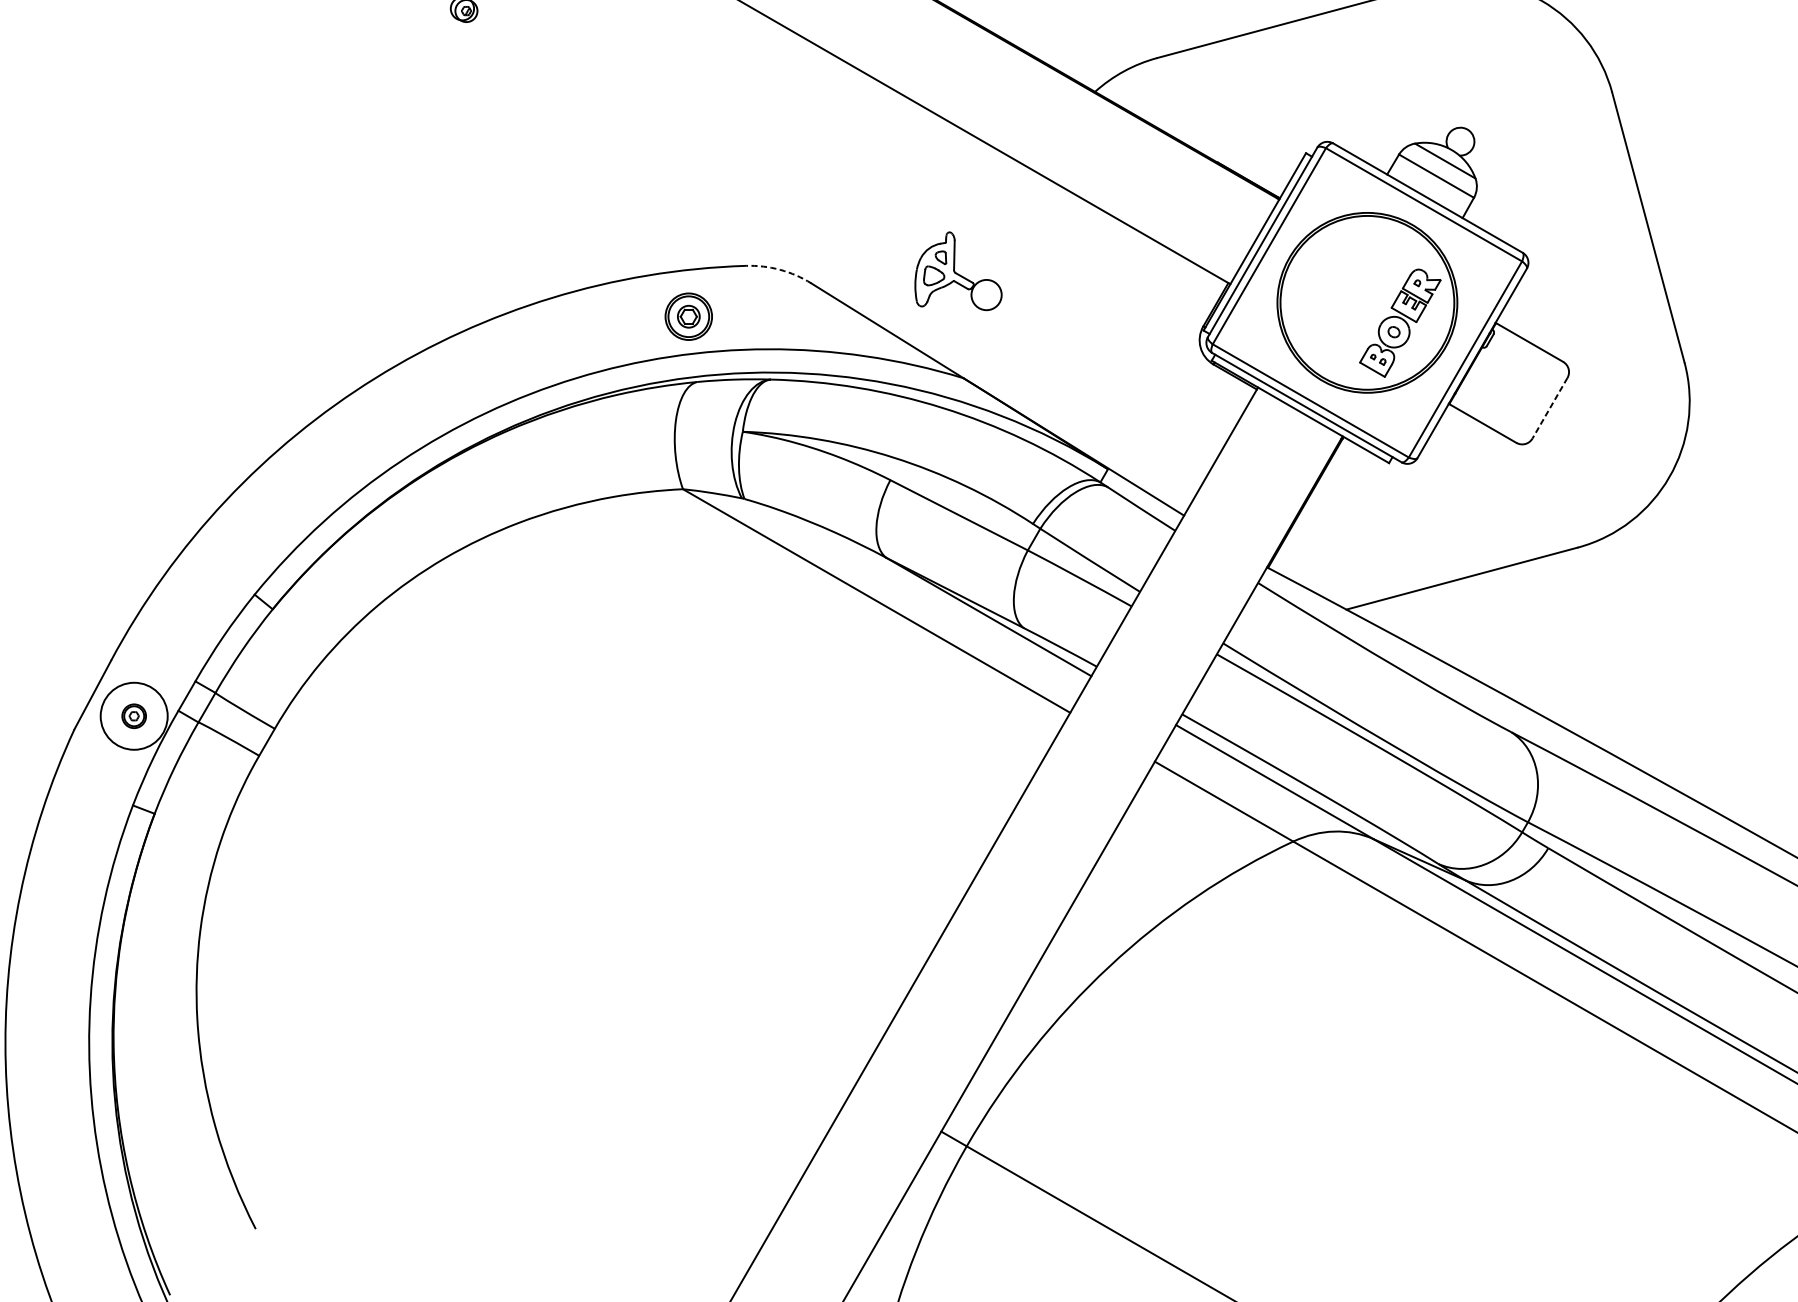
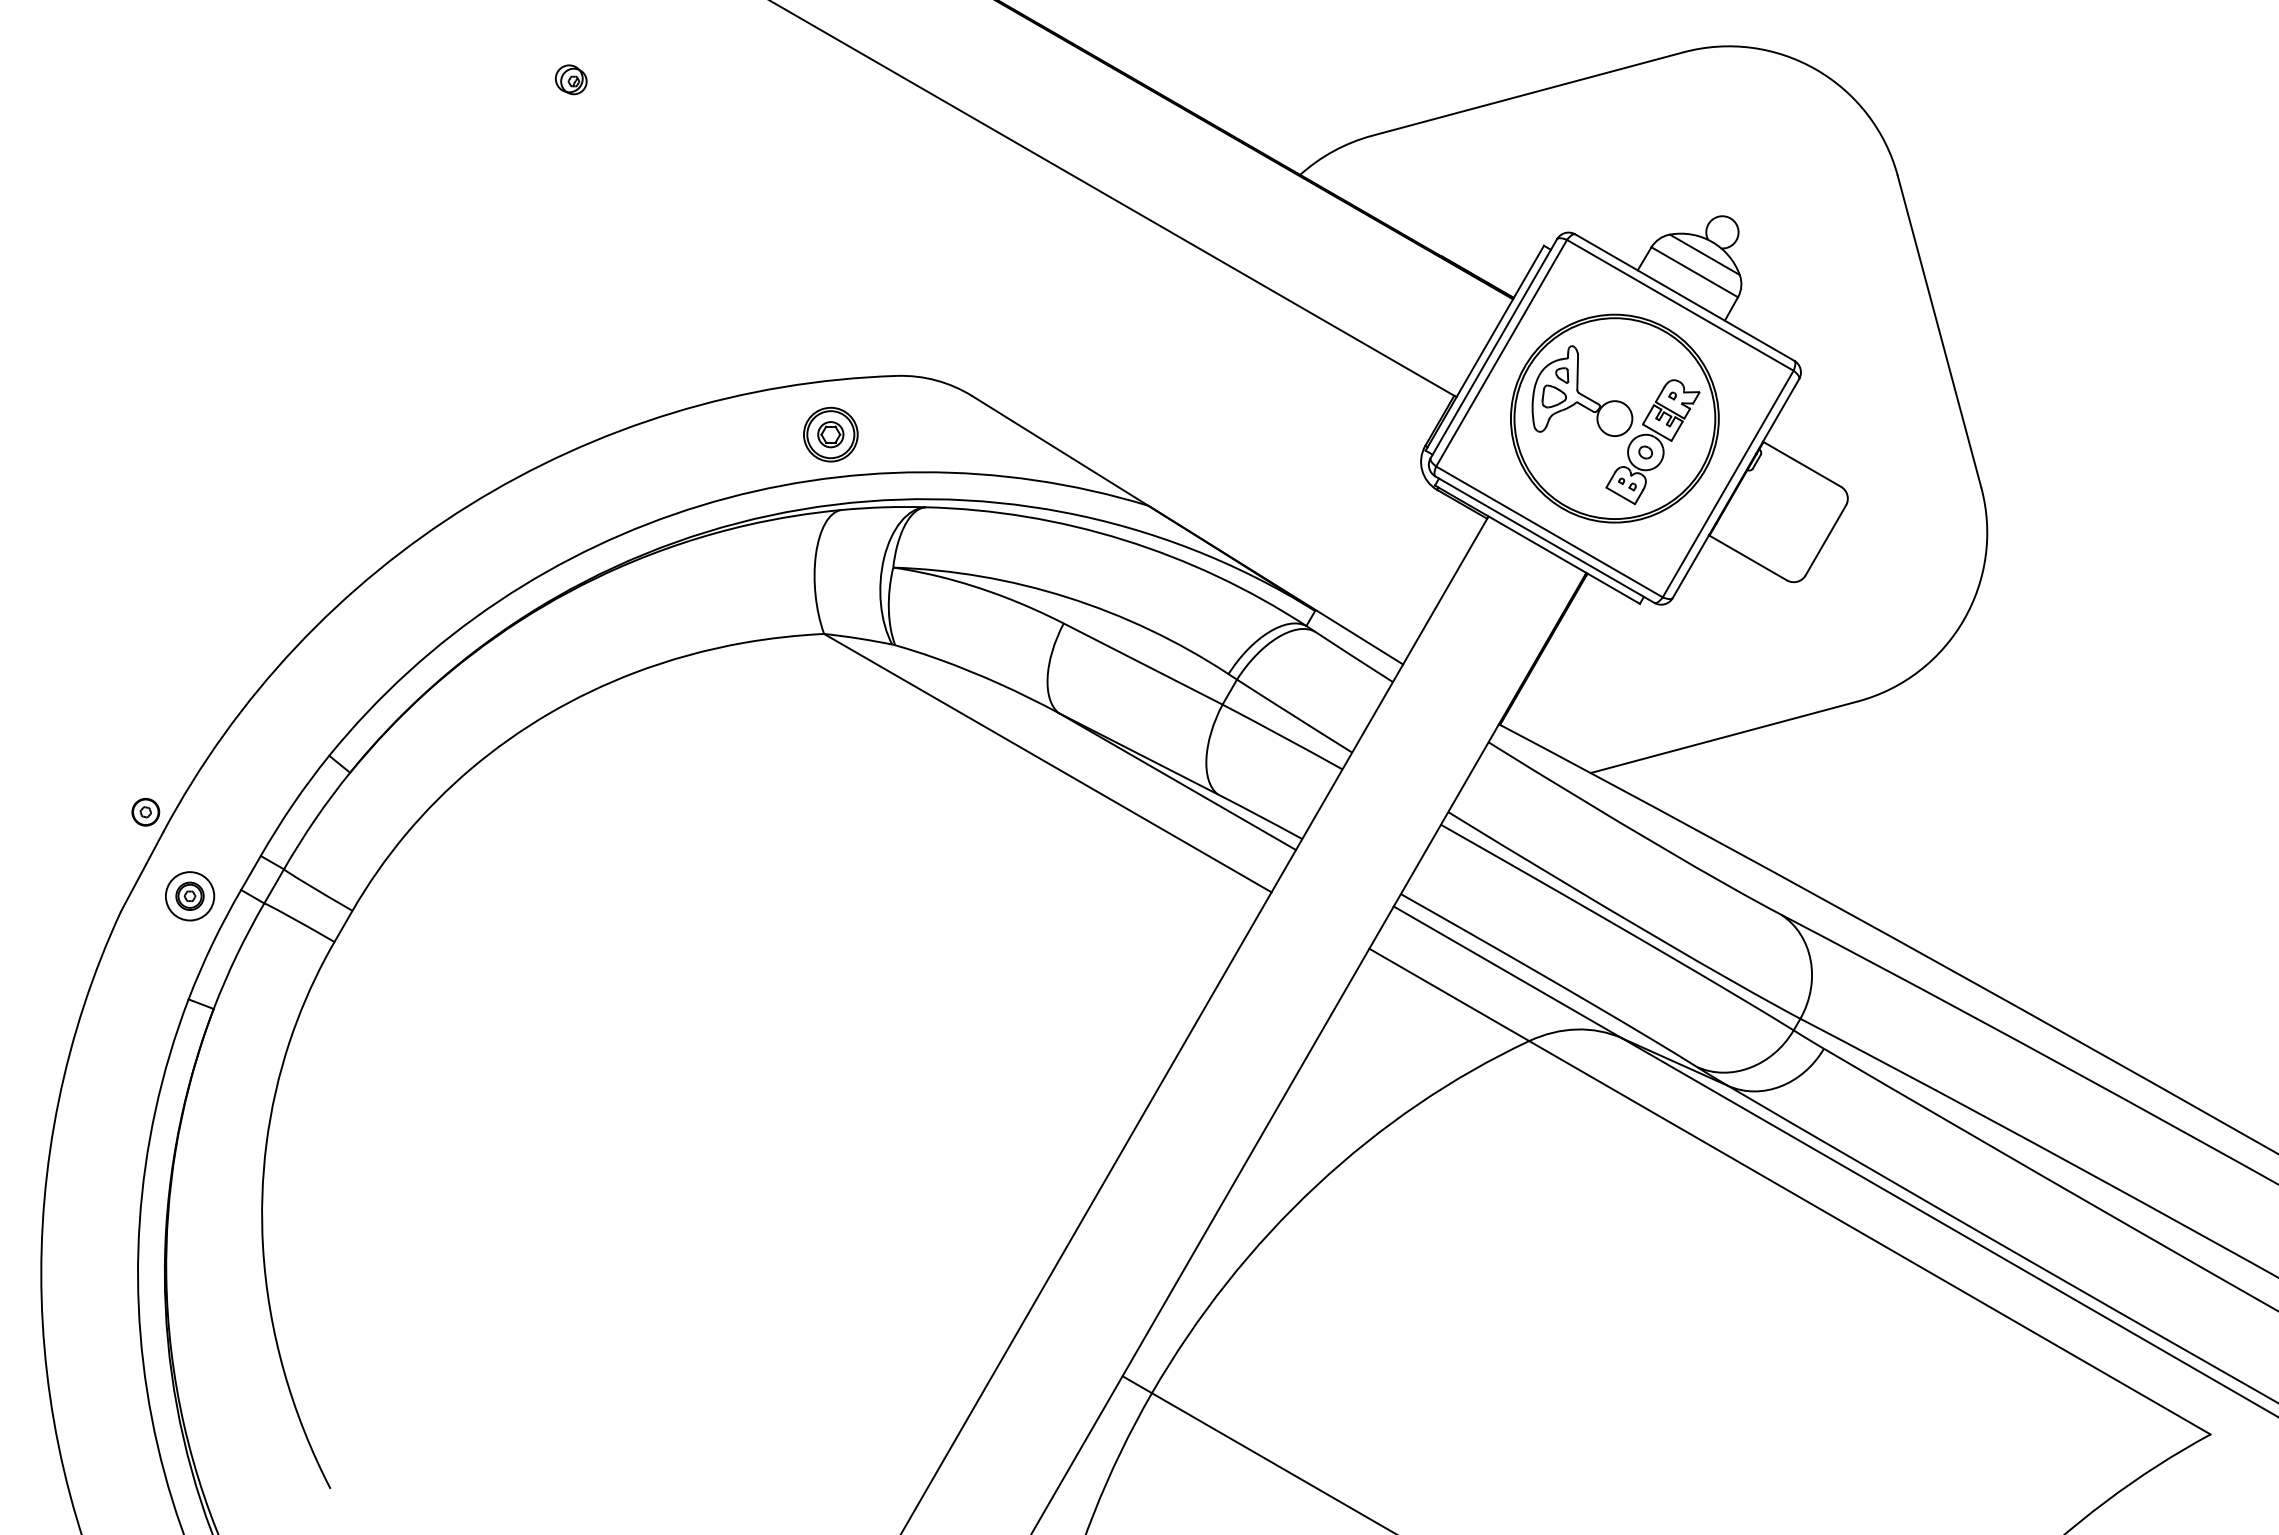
arc: (780, 269) -> (936, 380), dashed -> solid
part: (958, 270) -> (1582, 390), moved
line: (1549, 408) -> (1825, 540), dashed -> solid
part: (95, 643) -> (145, 812), added
circle: (133, 716) -> (189, 896), size x0.62

